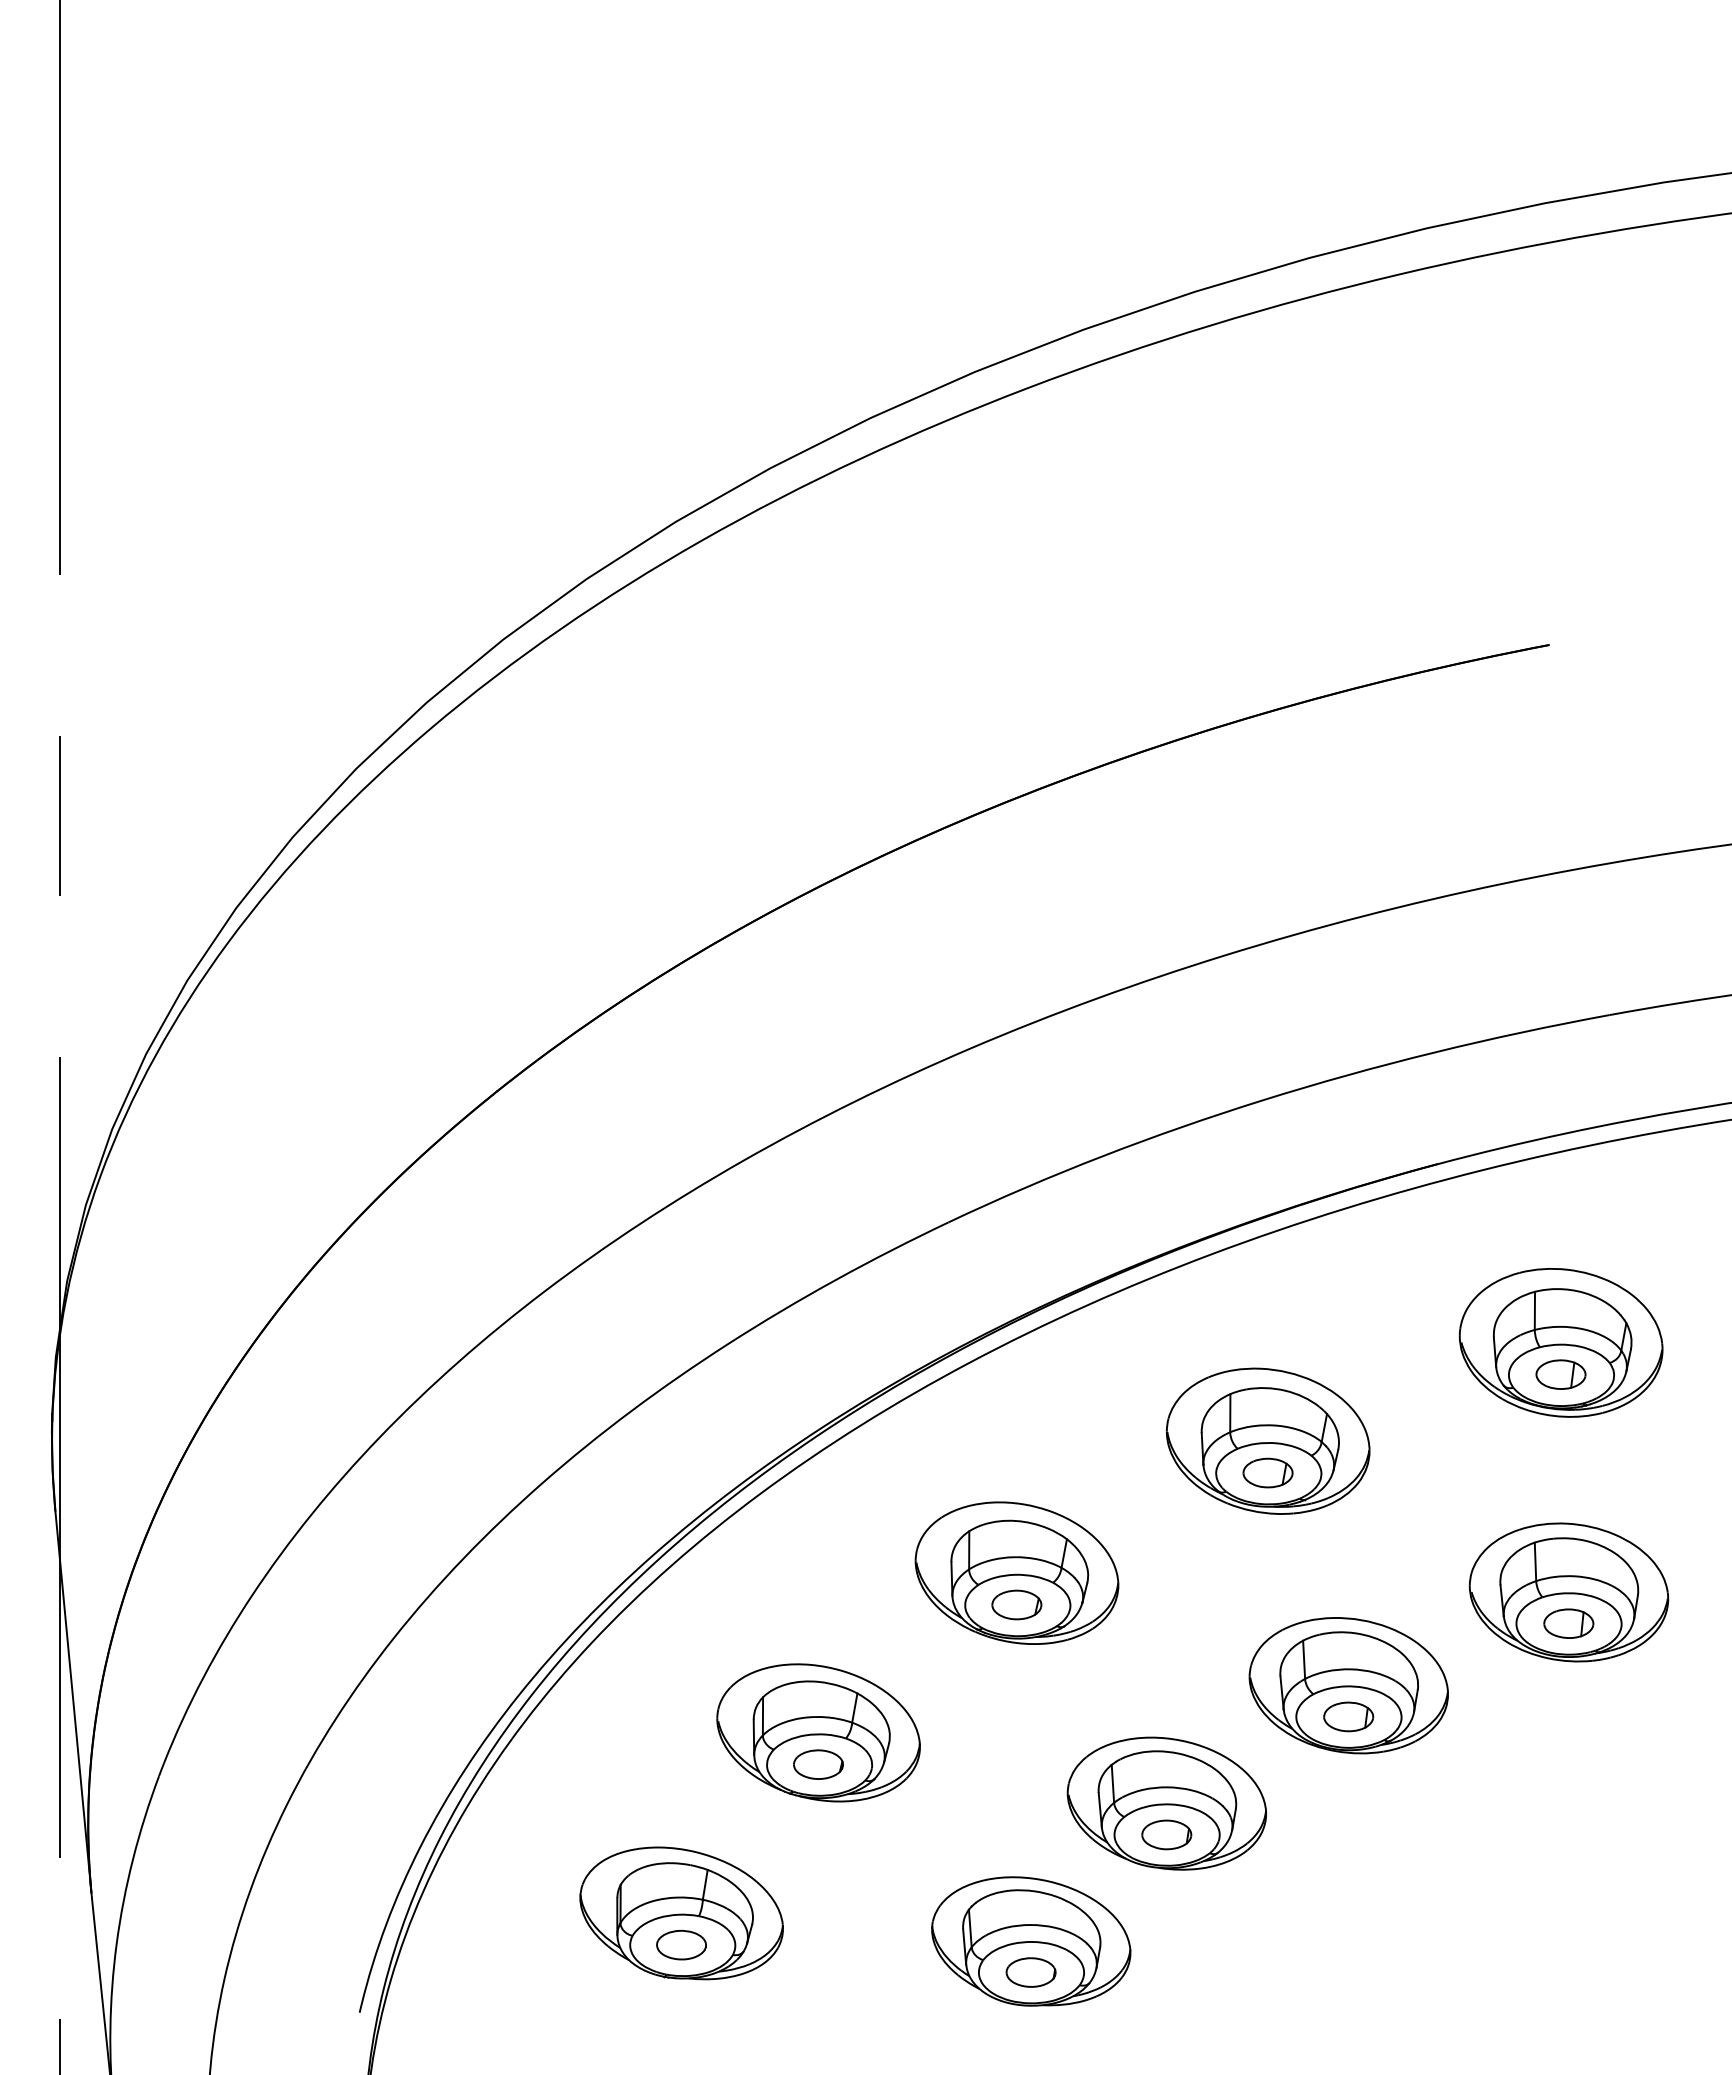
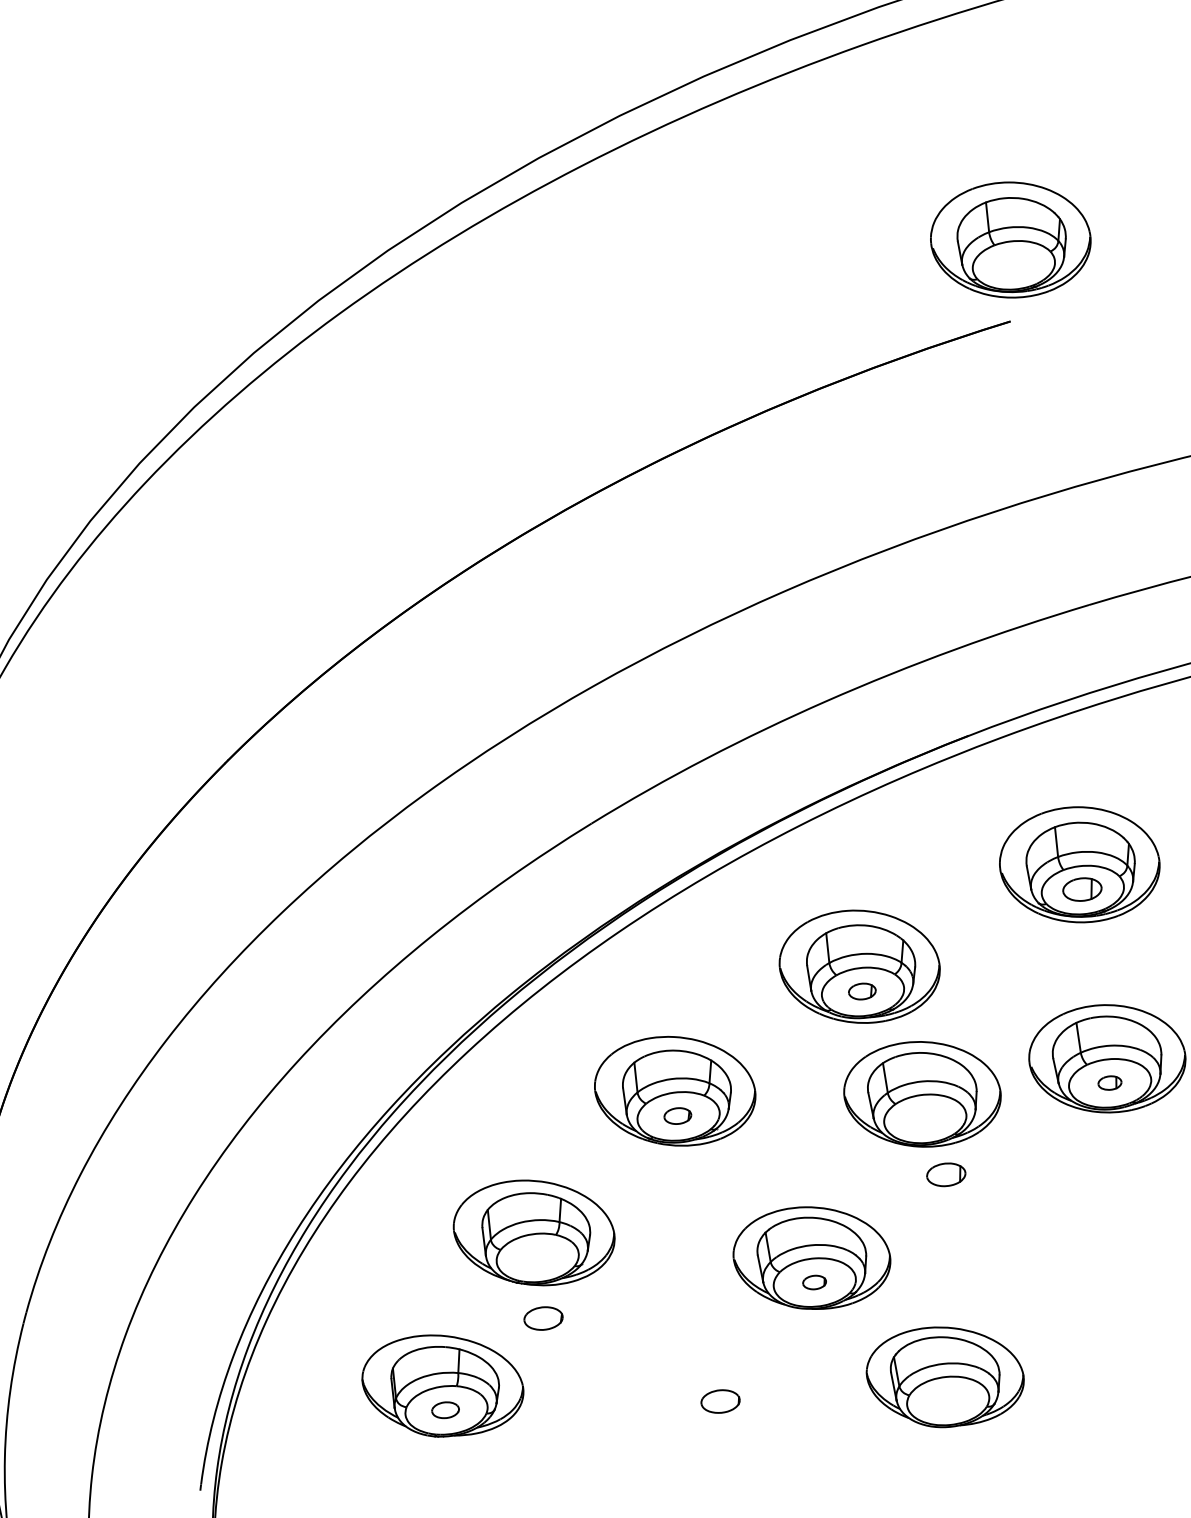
part: (1560, 541) -> (1010, 239), added
part: (1267, 1472) -> (861, 991), size x0.7
part: (1016, 1604) -> (677, 1115), size x0.7
part: (1568, 1623) -> (1109, 1083), size x0.6
part: (1348, 1685) -> (922, 1094), moved
part: (818, 1764) -> (543, 1318), moved
part: (1166, 1834) -> (814, 1282), size x0.6
part: (1031, 1941) -> (945, 1376), moved
part: (681, 1944) -> (445, 1409), size x0.7

